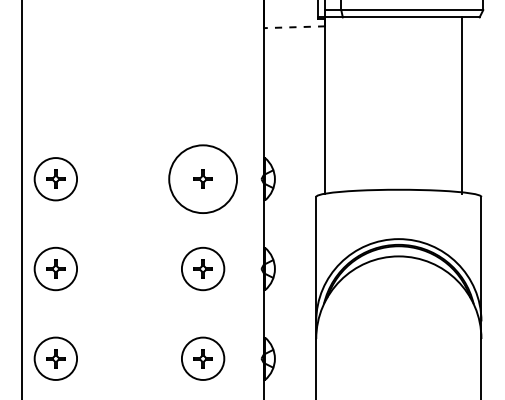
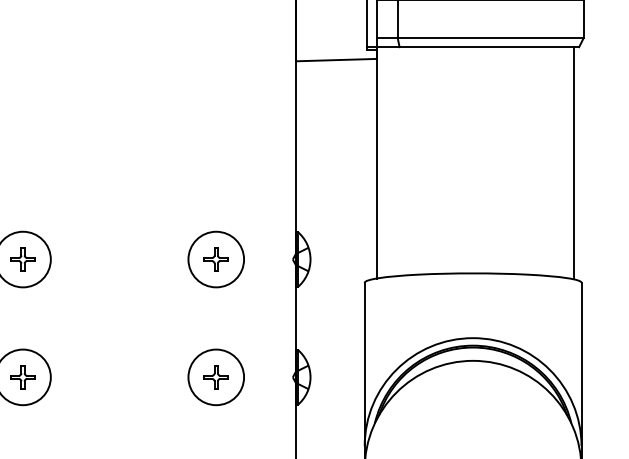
line: (294, 27) -> (336, 60), dashed -> solid
line: (462, 105) -> (575, 162), moved
circle: (202, 179) -> (215, 259), size x0.62

